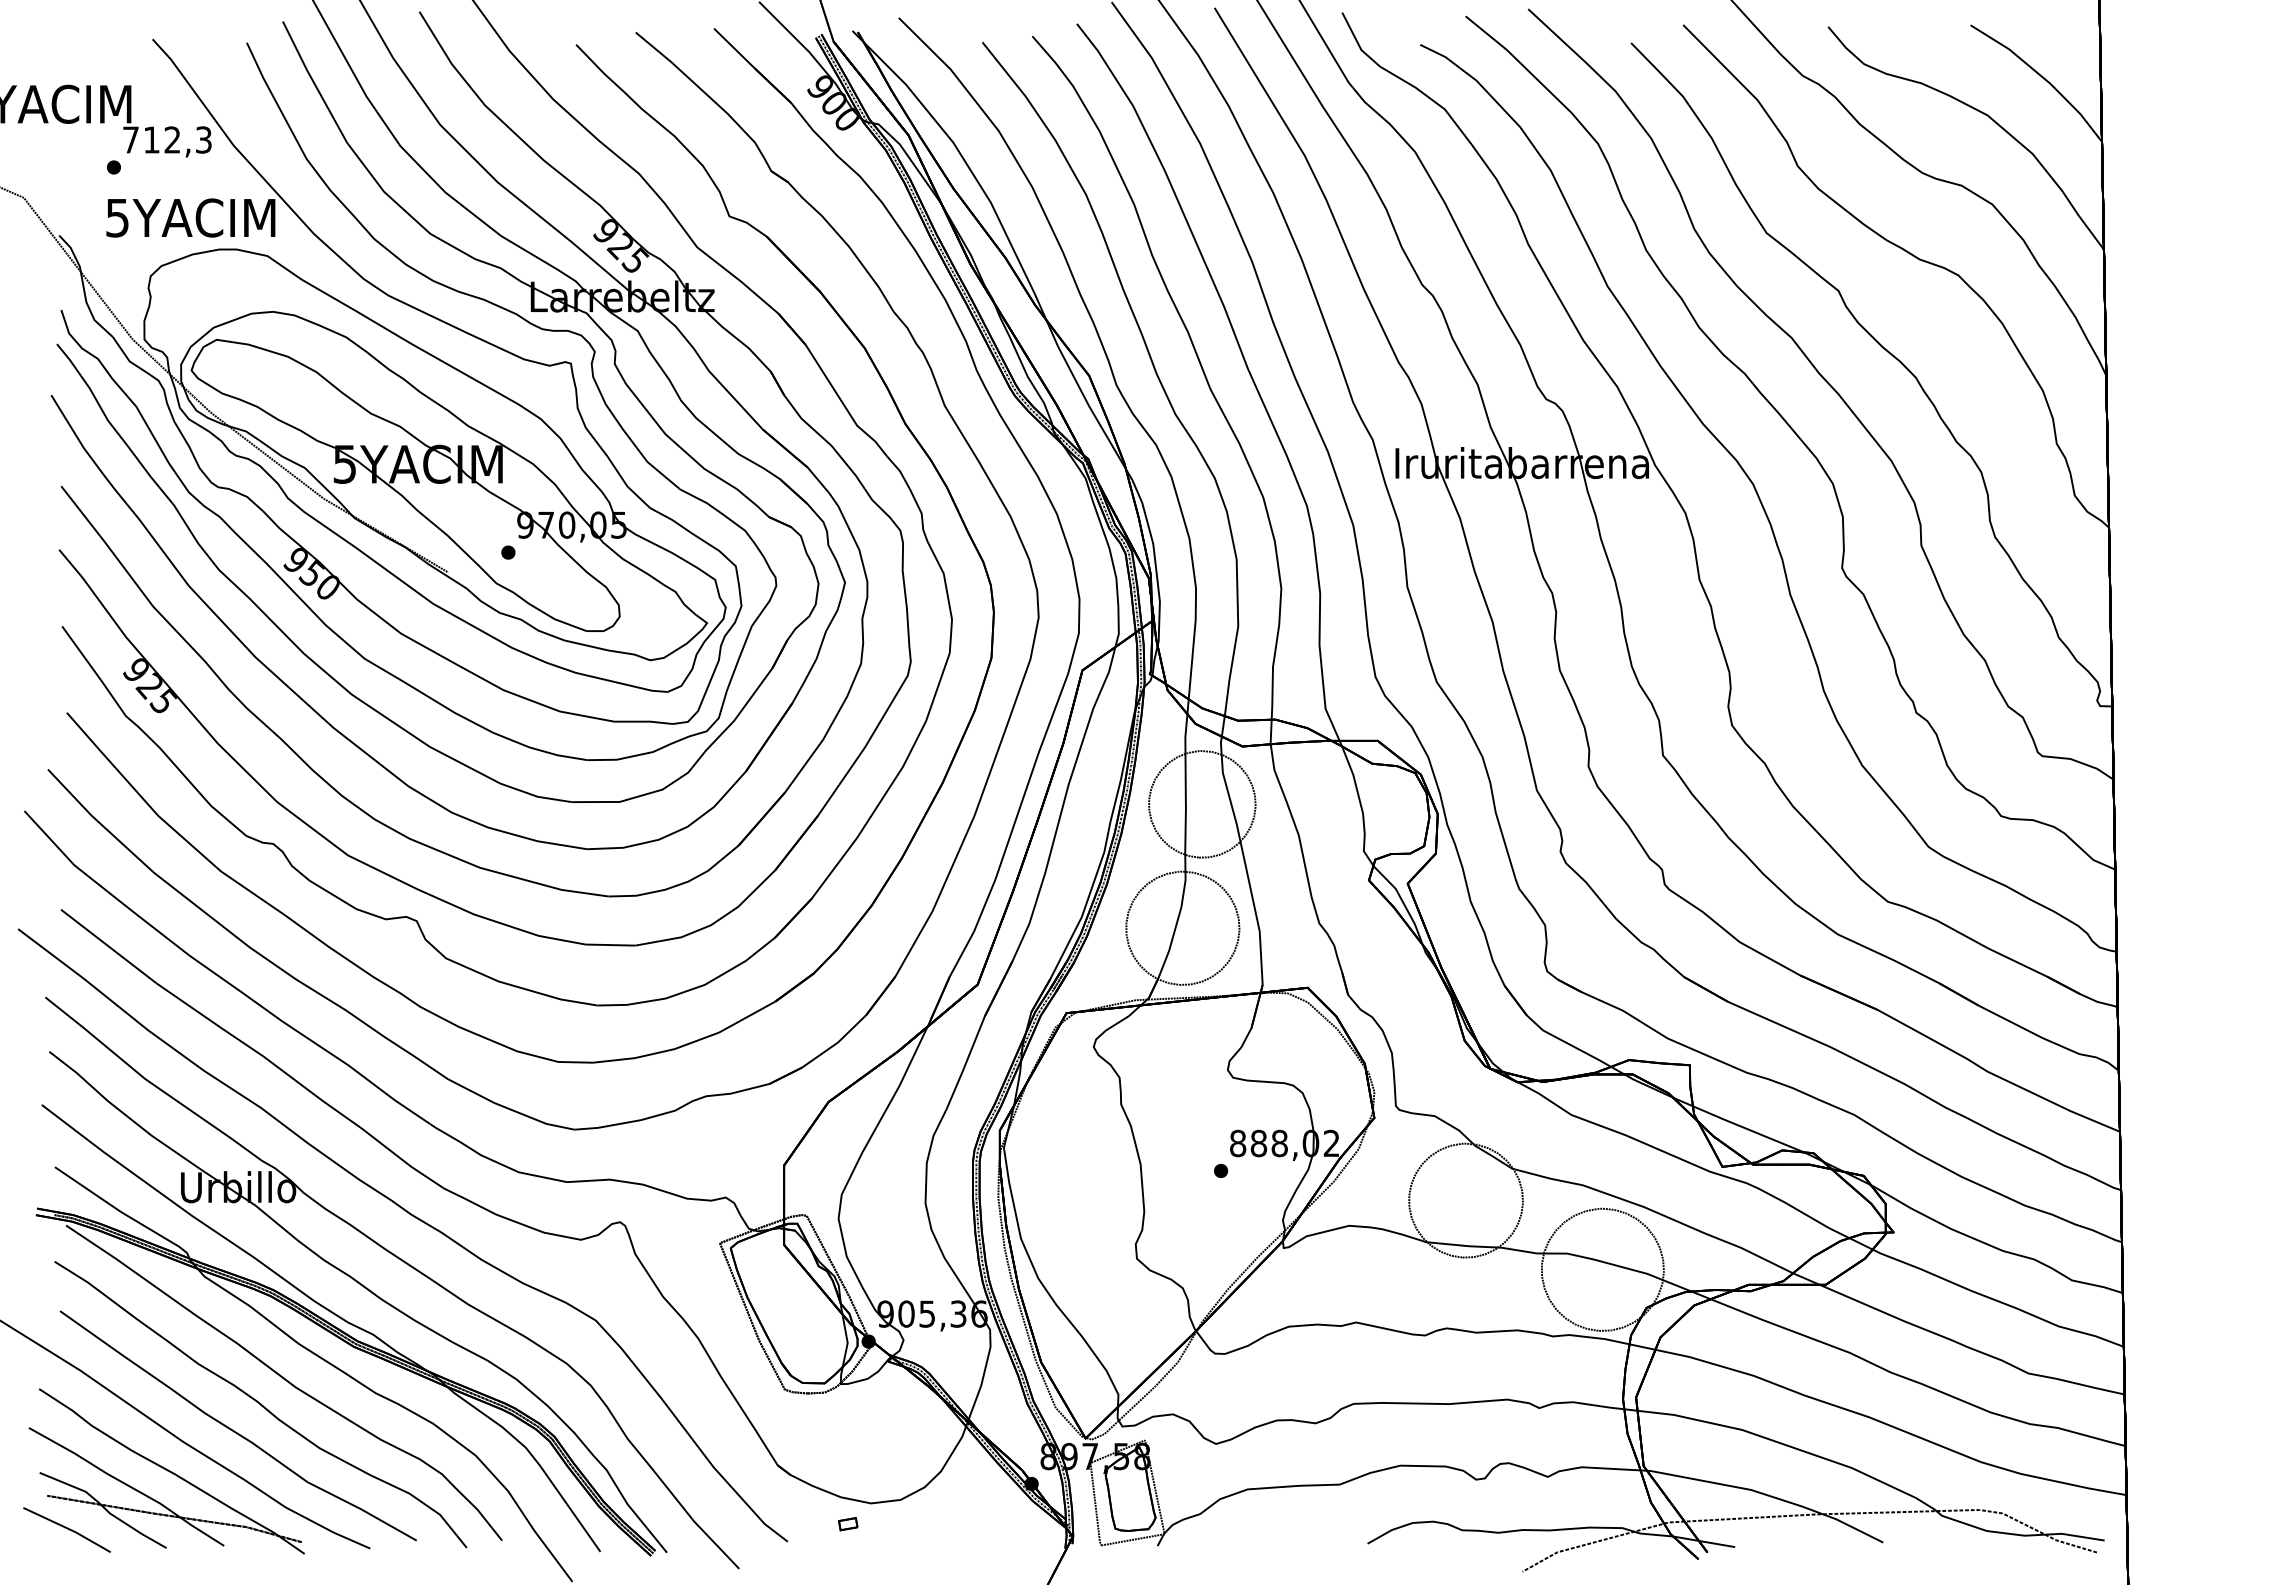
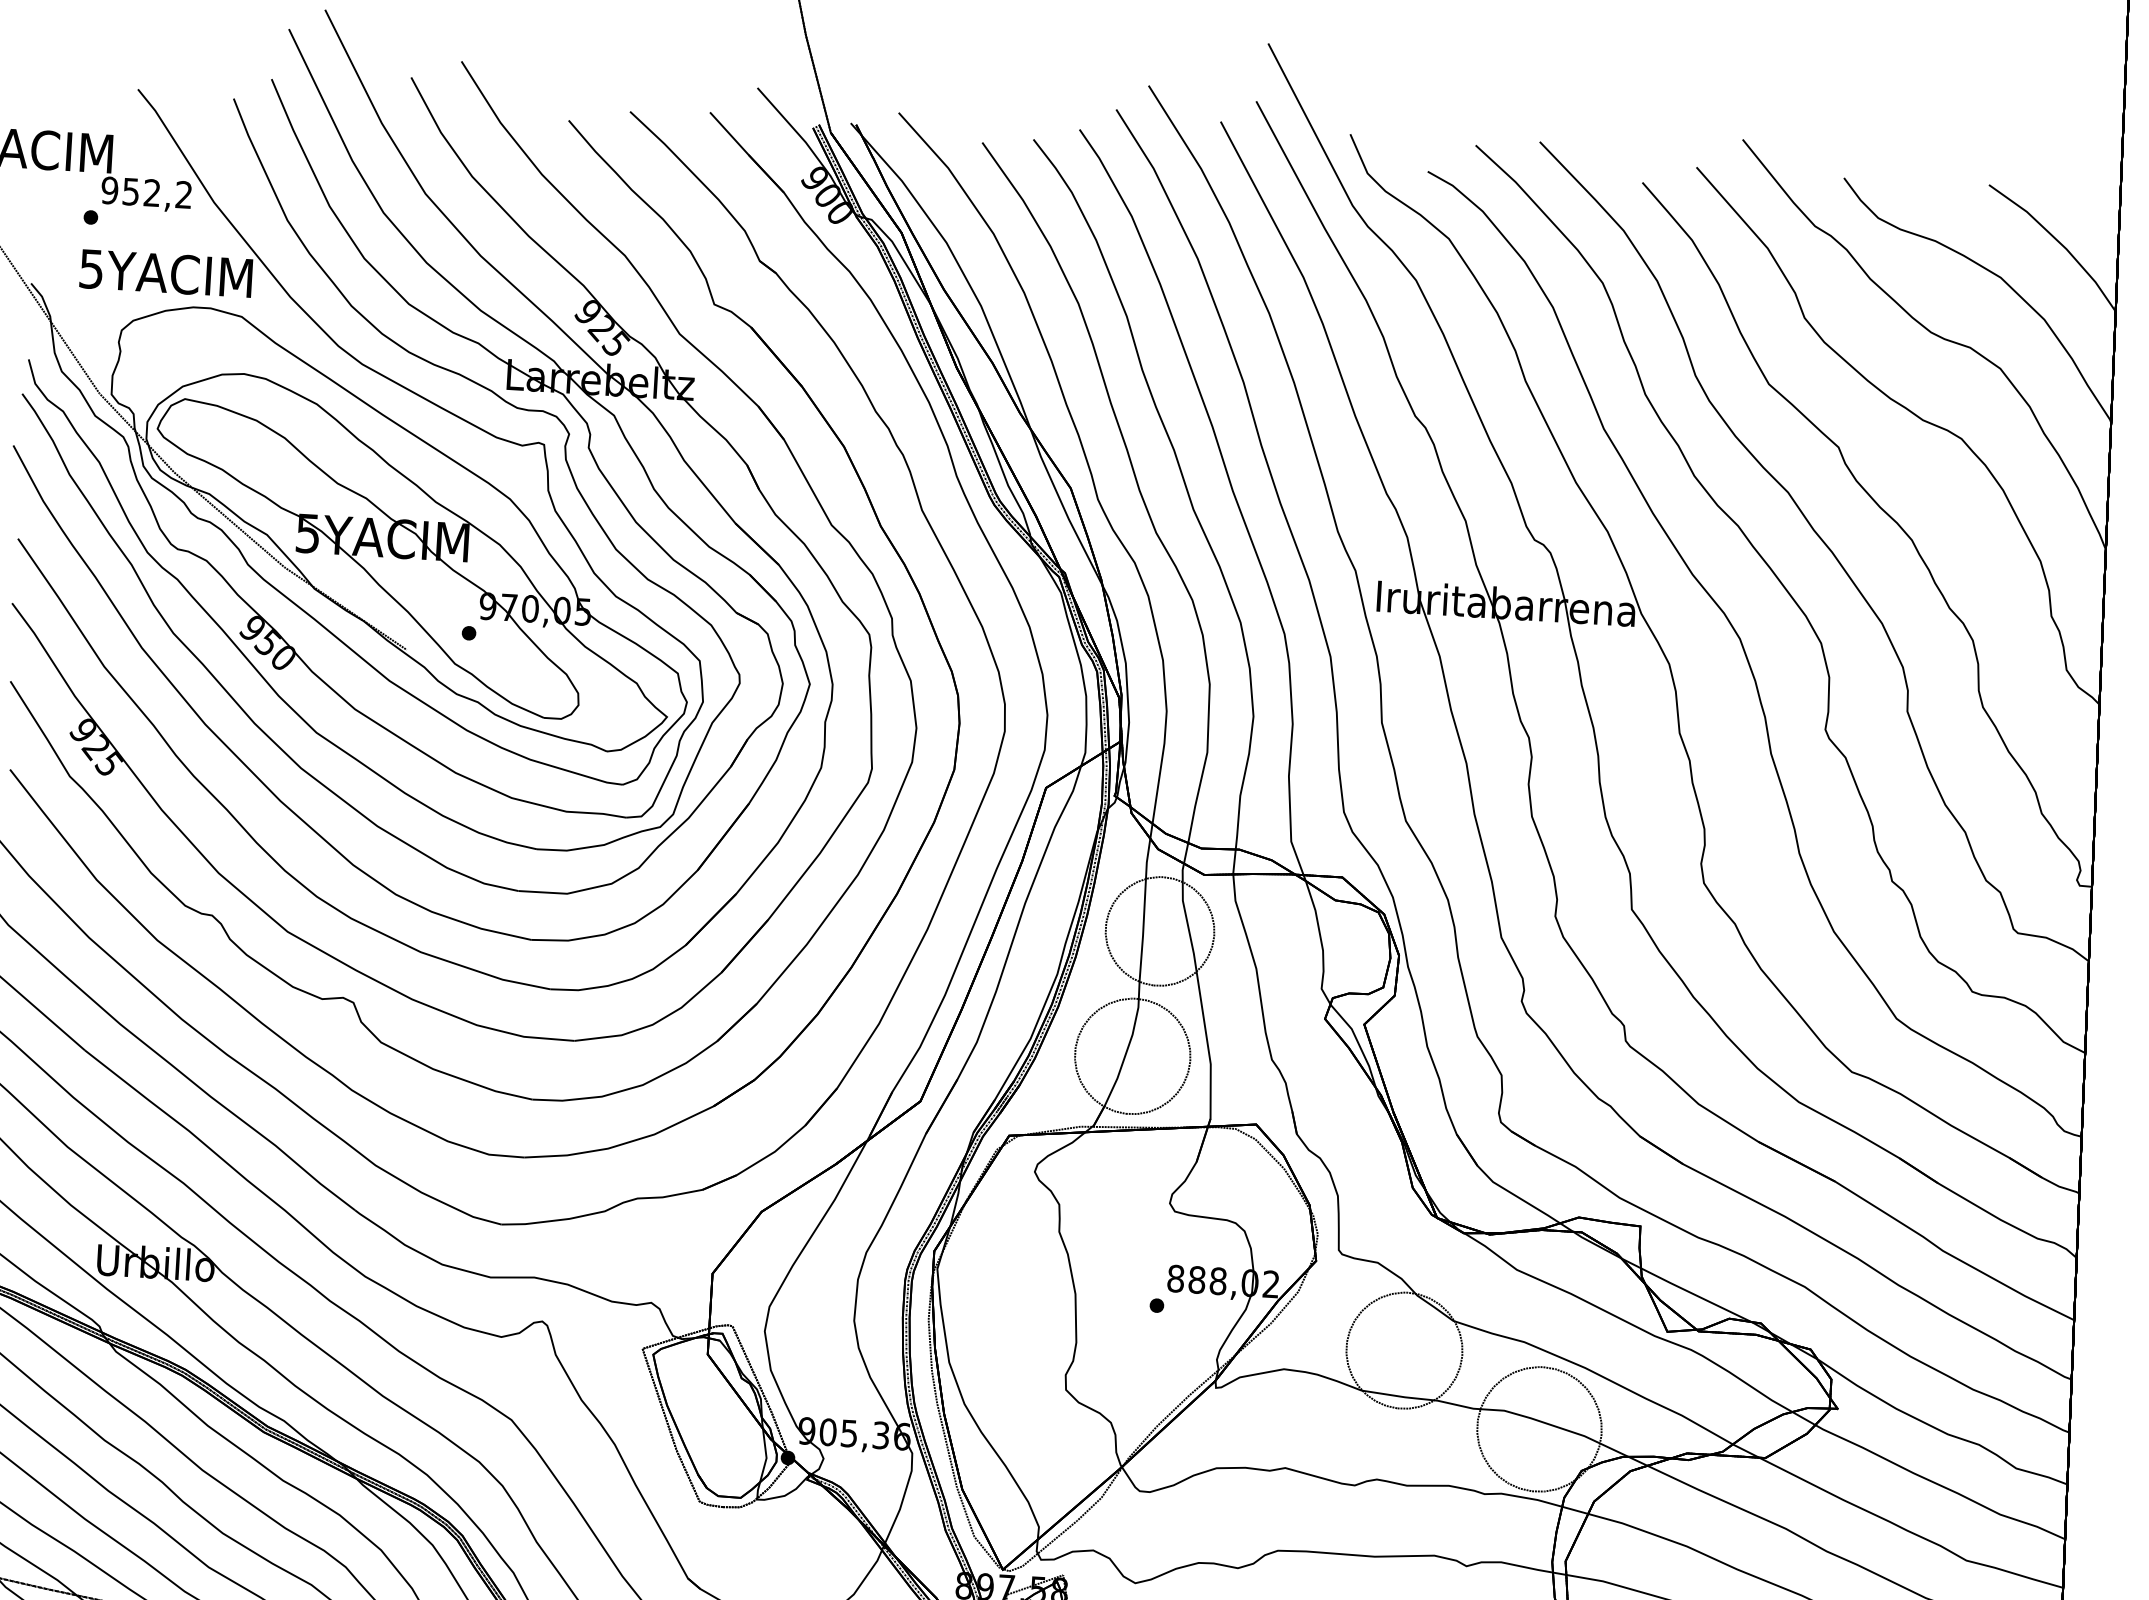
text: (166, 139) -> (146, 192), 712,3 -> 952,2

